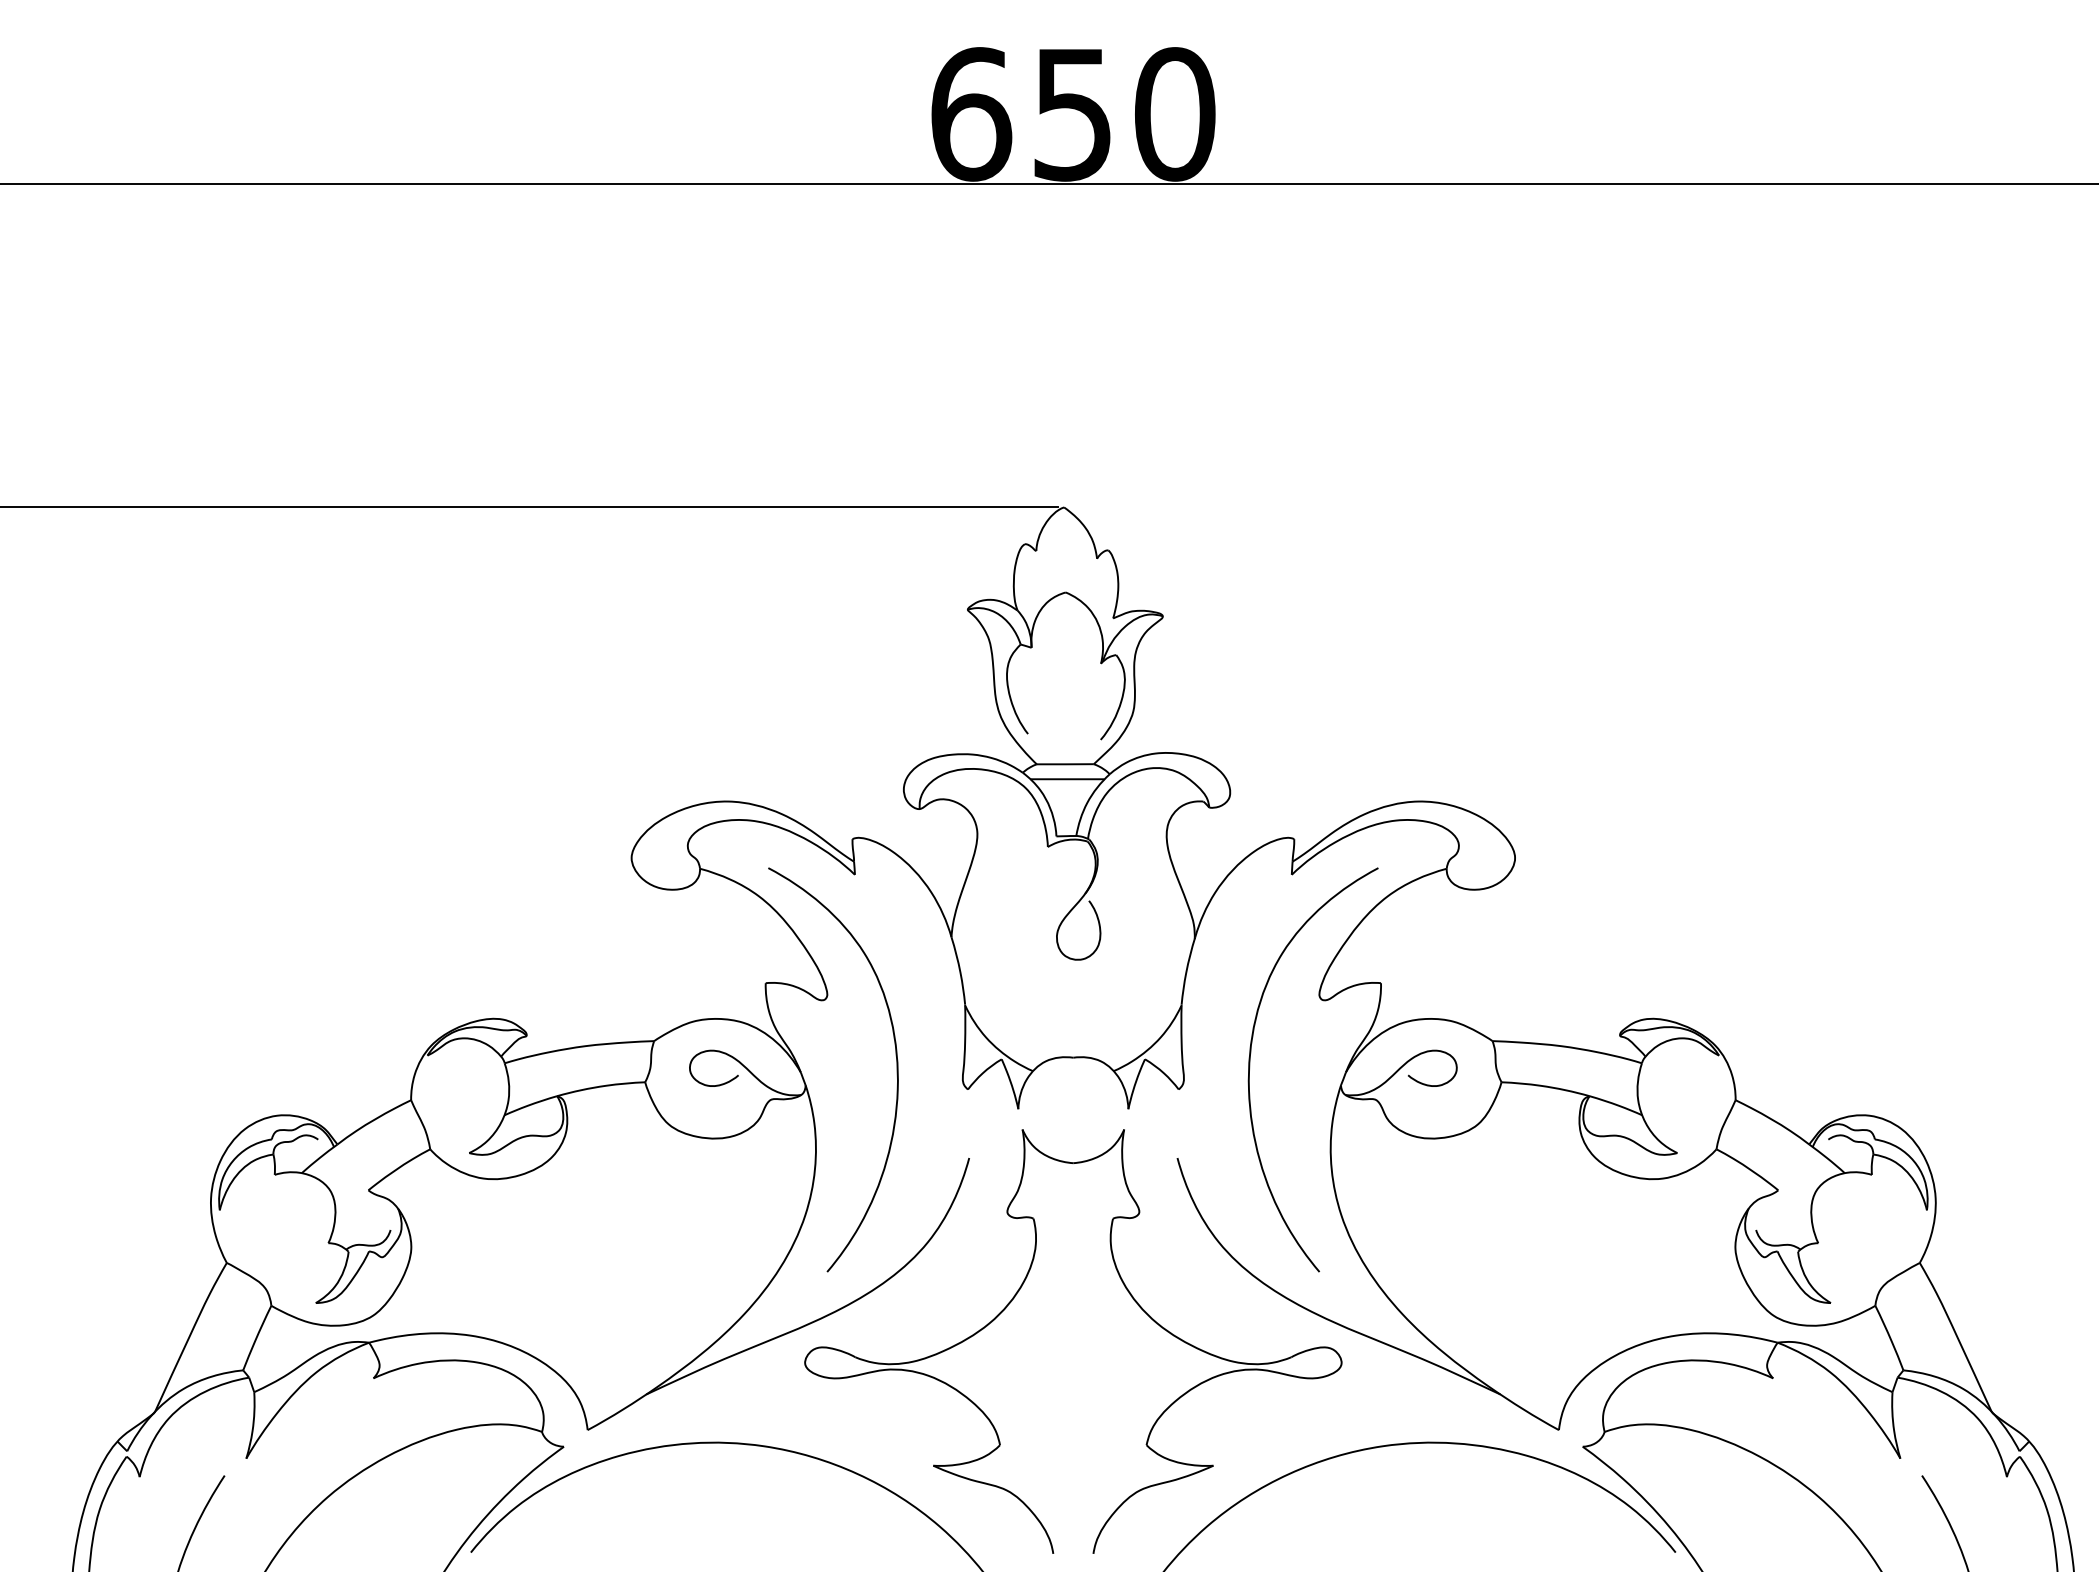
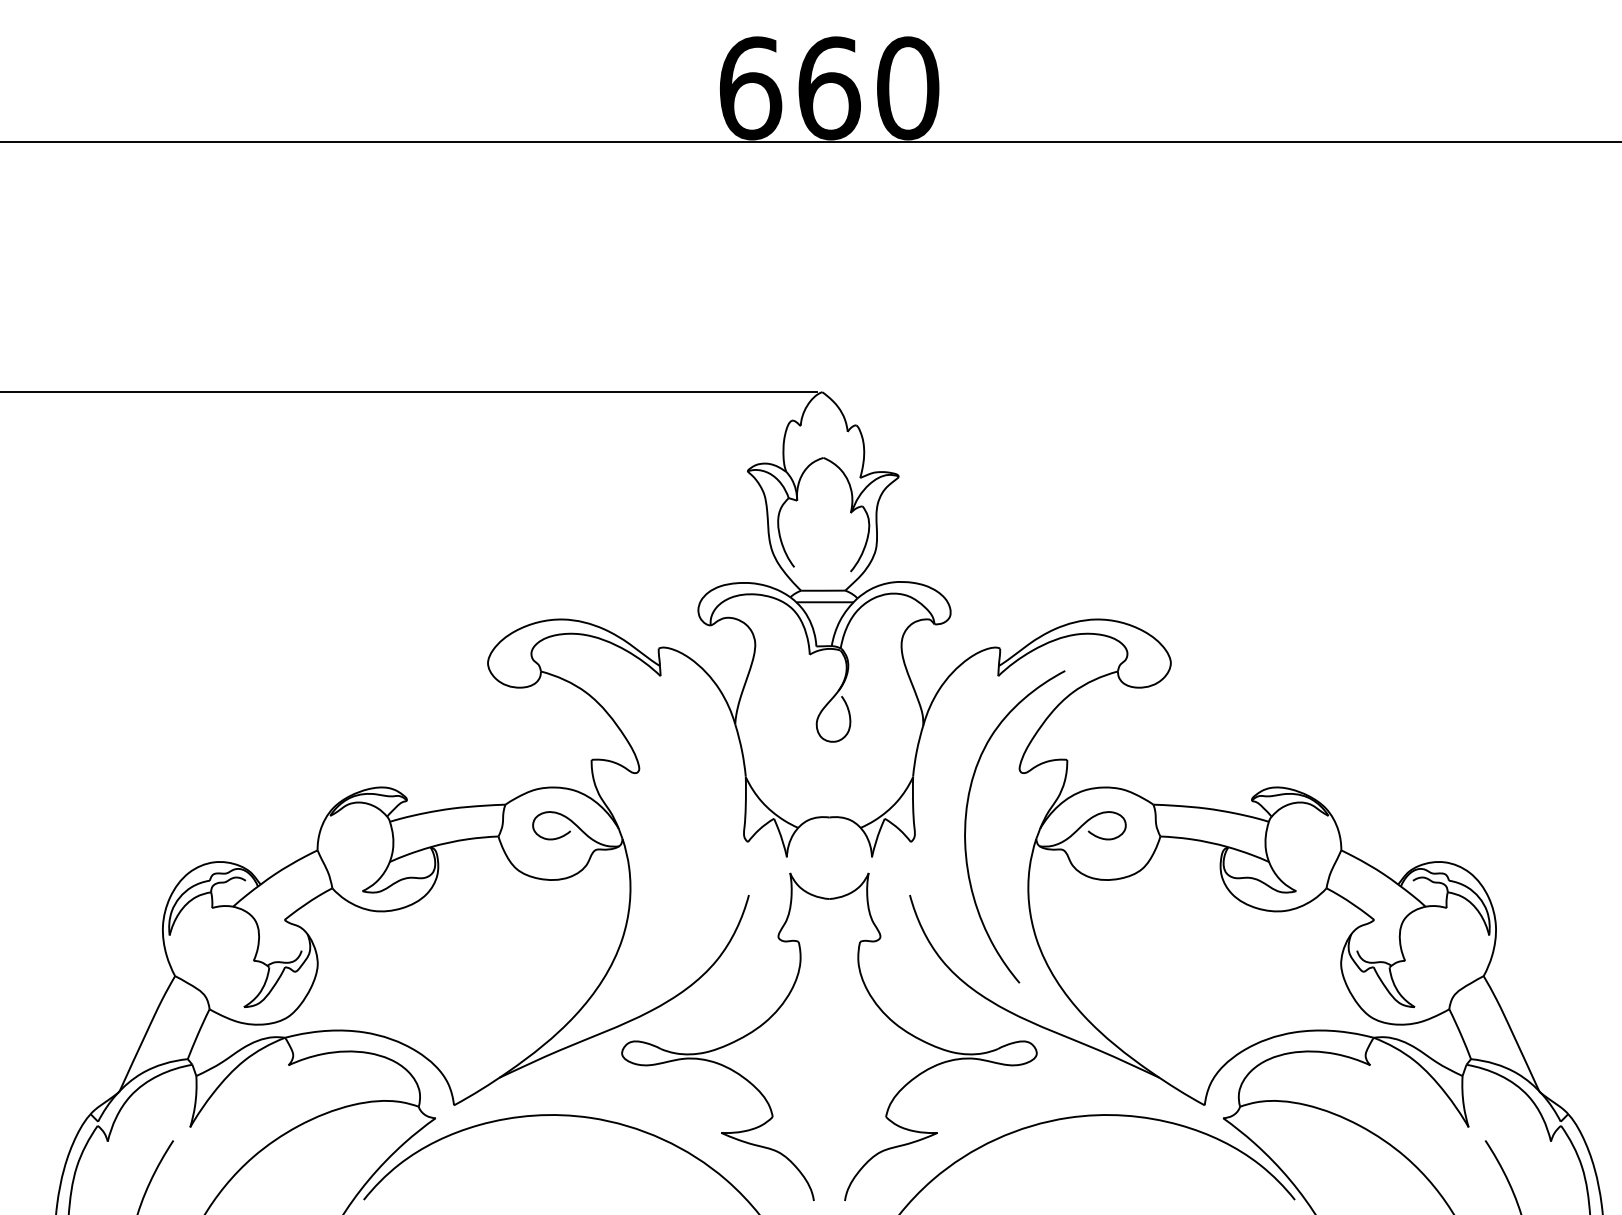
text: (1073, 114) -> (829, 88), 650 -> 660
curve: (896, 1069) -> (692, 826), removed

